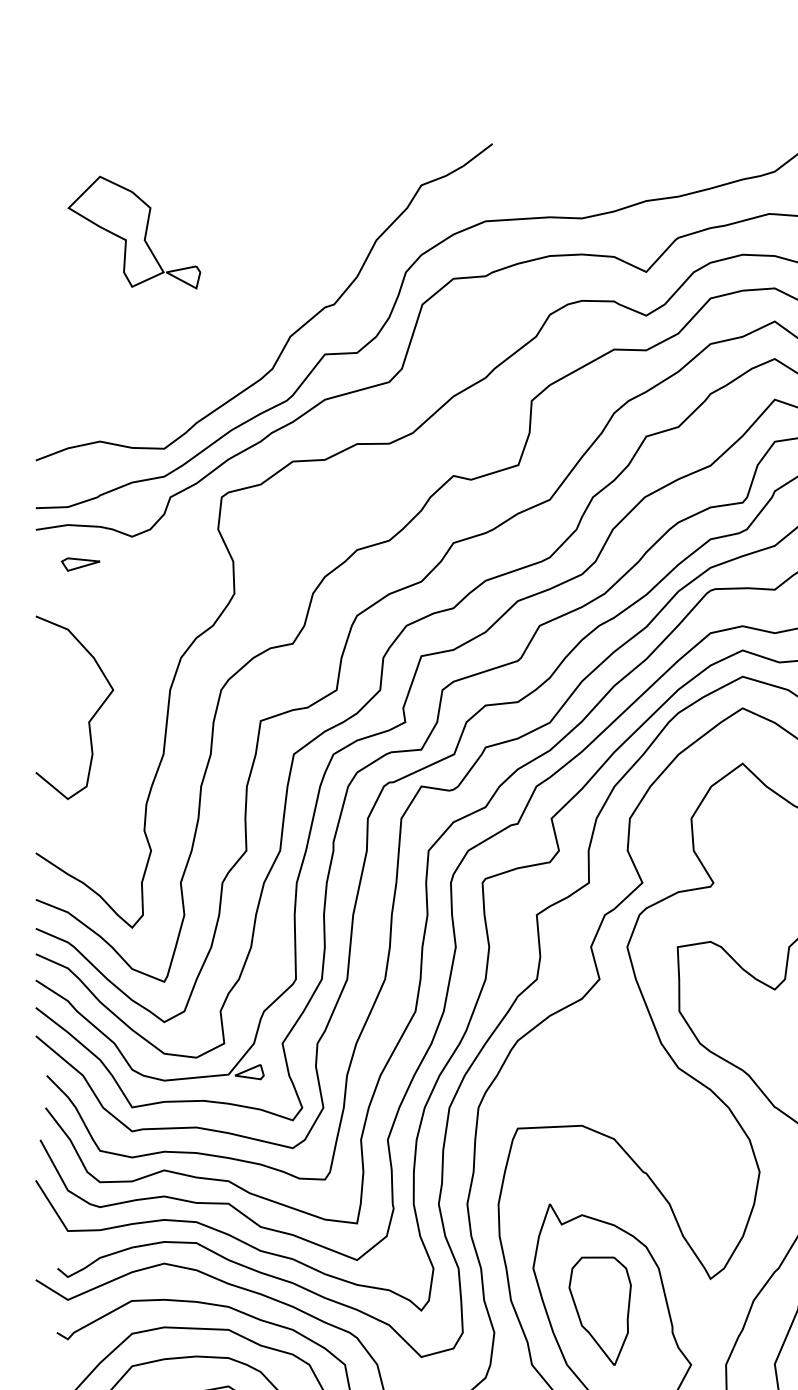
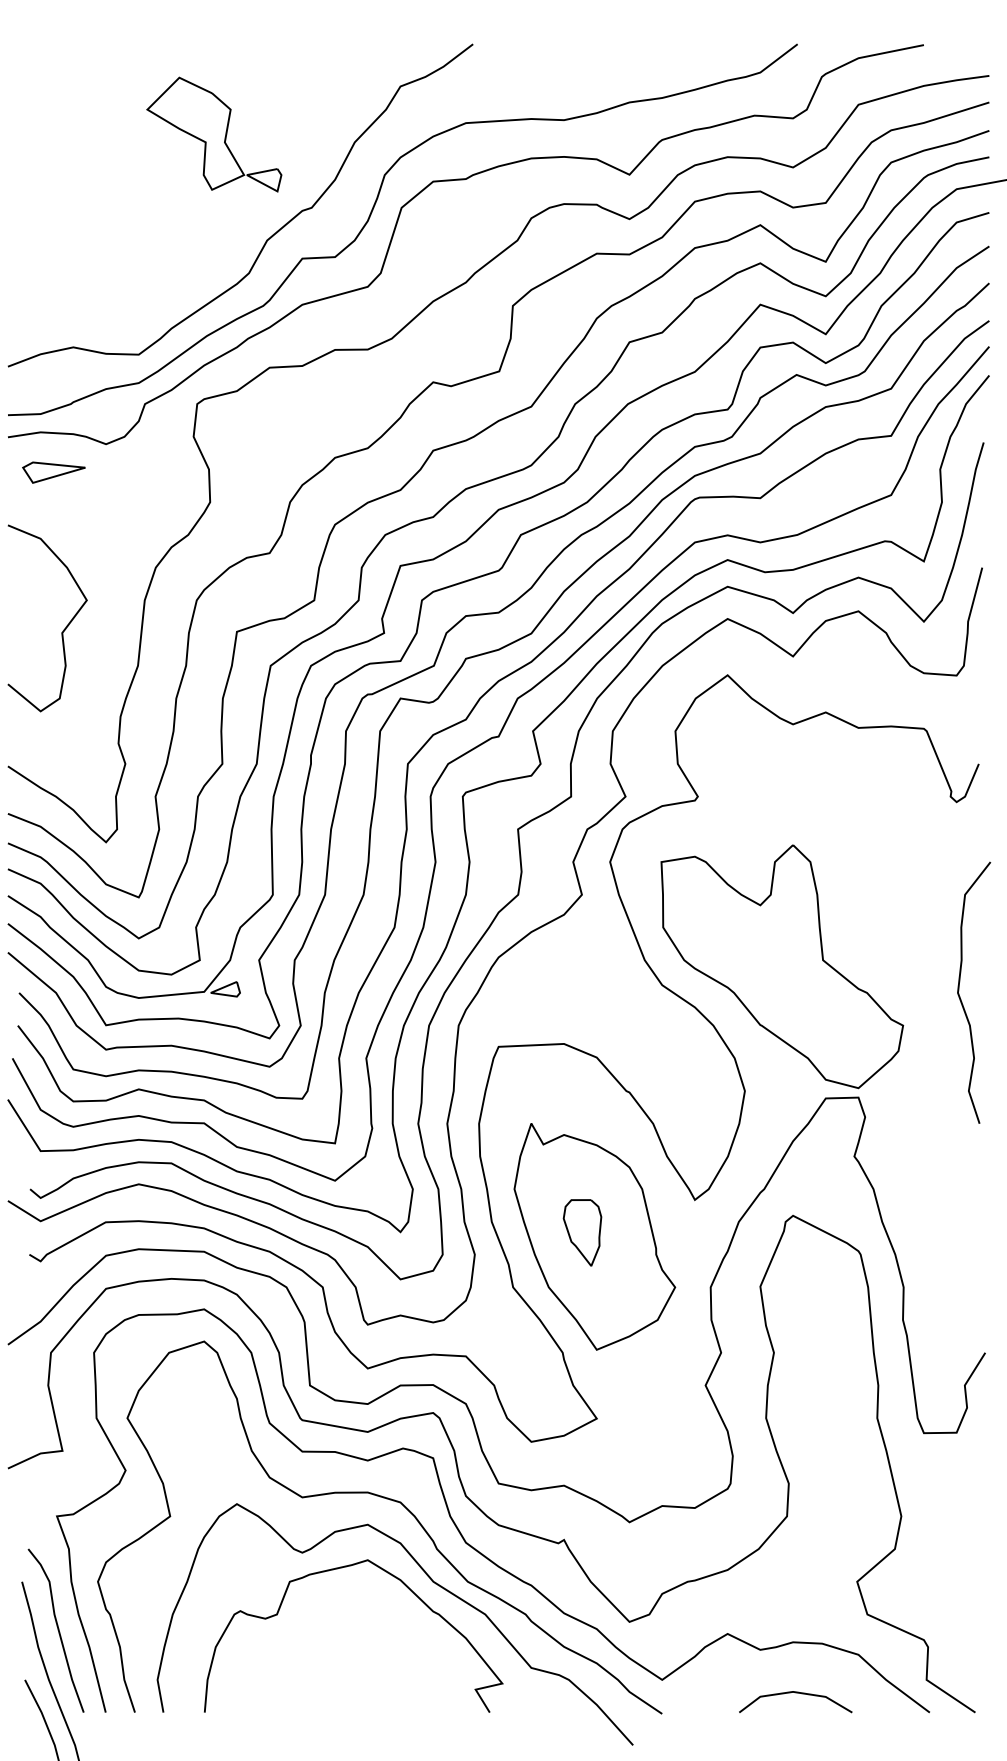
part: (134, 232) -> (214, 134), moved
part: (80, 564) -> (53, 472), size x1.6
part: (600, 1310) -> (582, 1232), size x0.6

